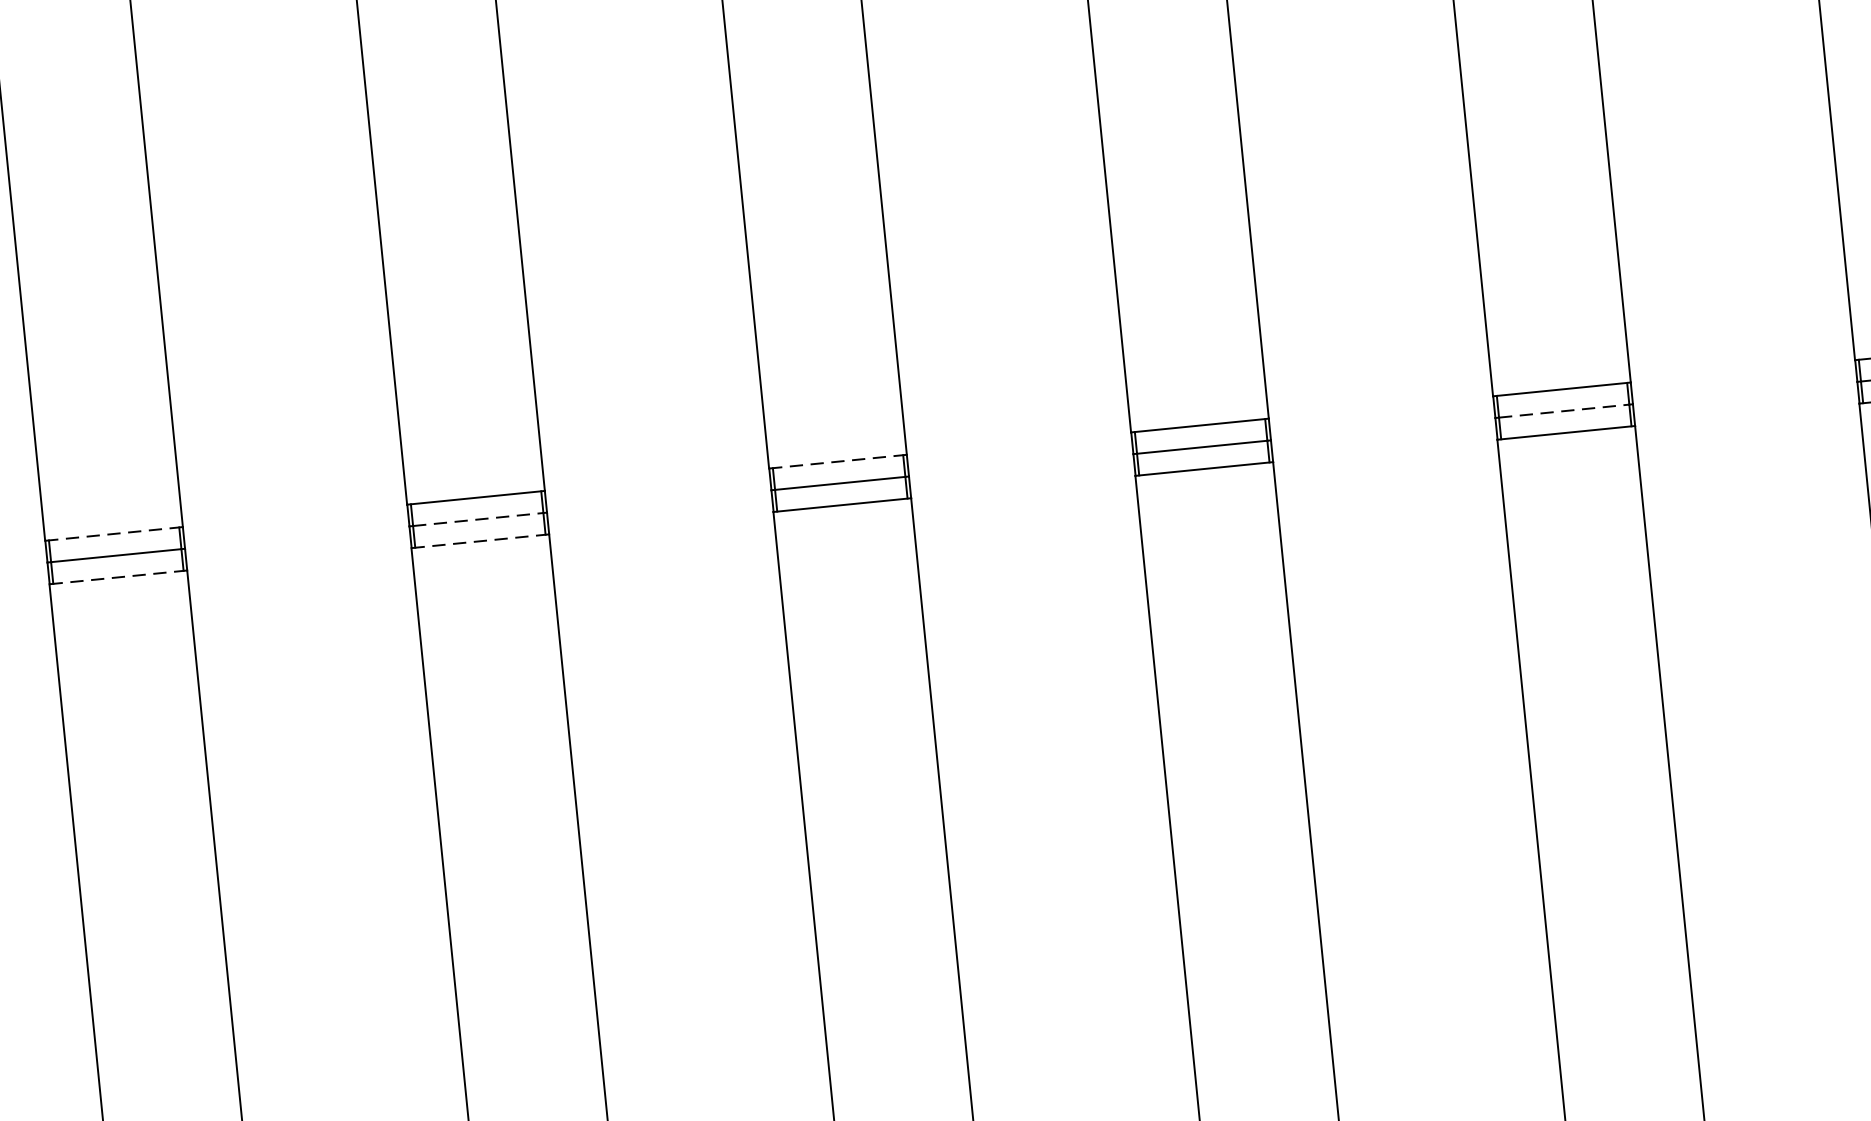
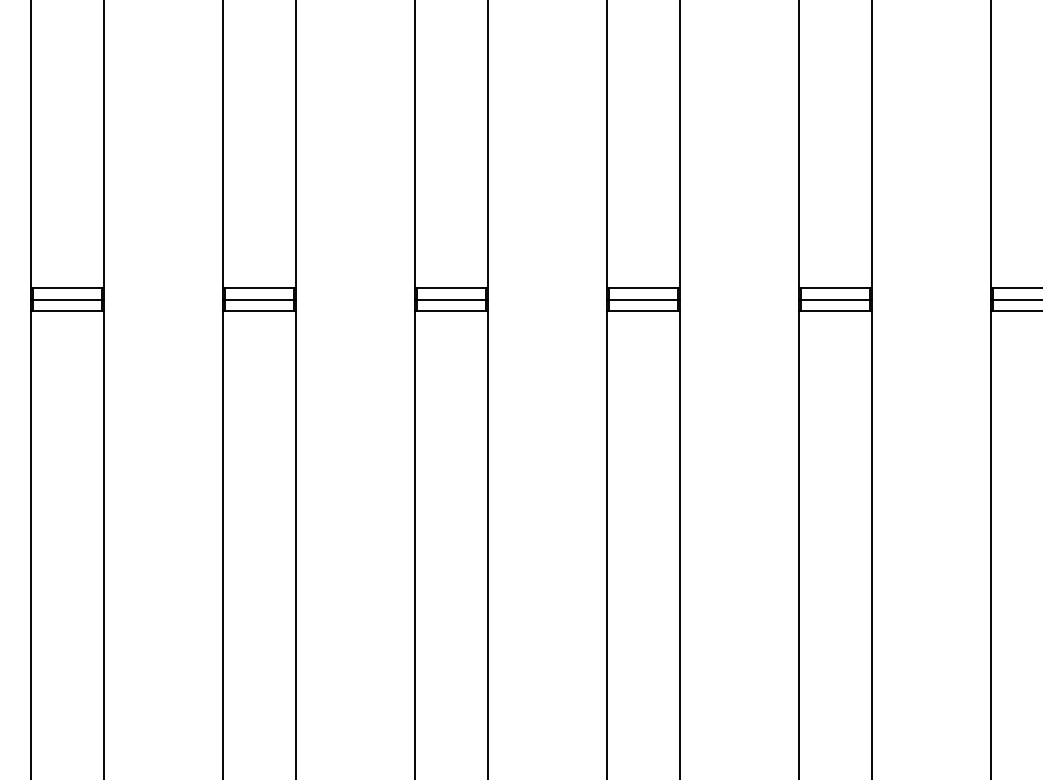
line: (1564, 410) -> (835, 299), dashed -> solid
line: (838, 462) -> (451, 288), dashed -> solid
line: (478, 519) -> (259, 299), dashed -> solid
line: (114, 534) -> (67, 288), dashed -> solid
line: (481, 541) -> (259, 311), dashed -> solid
line: (119, 577) -> (67, 311), dashed -> solid

